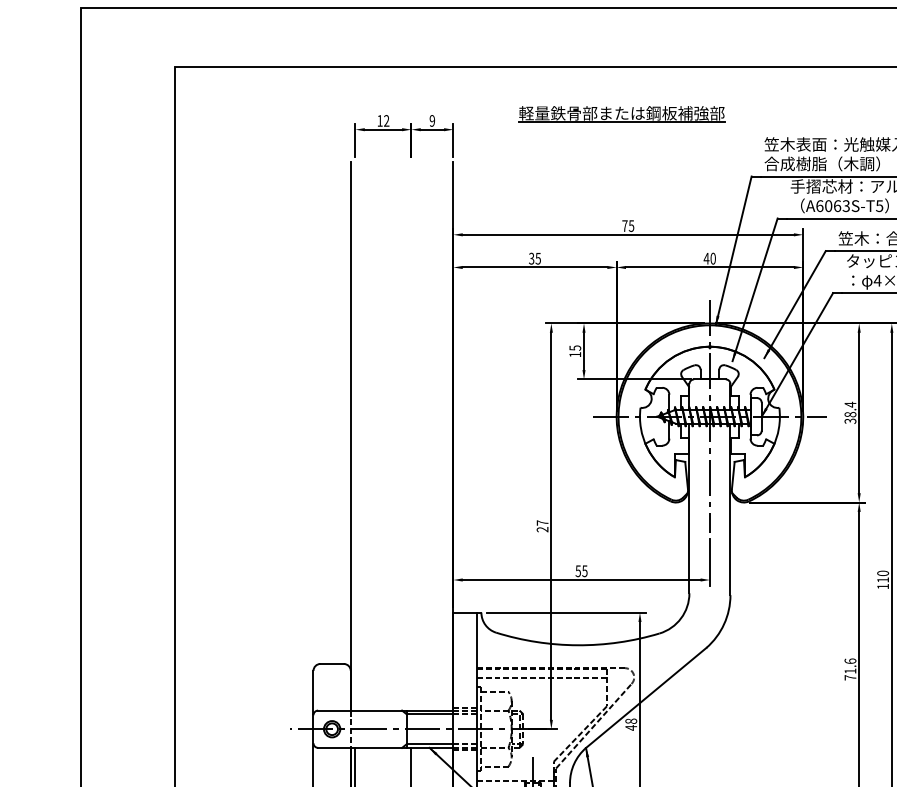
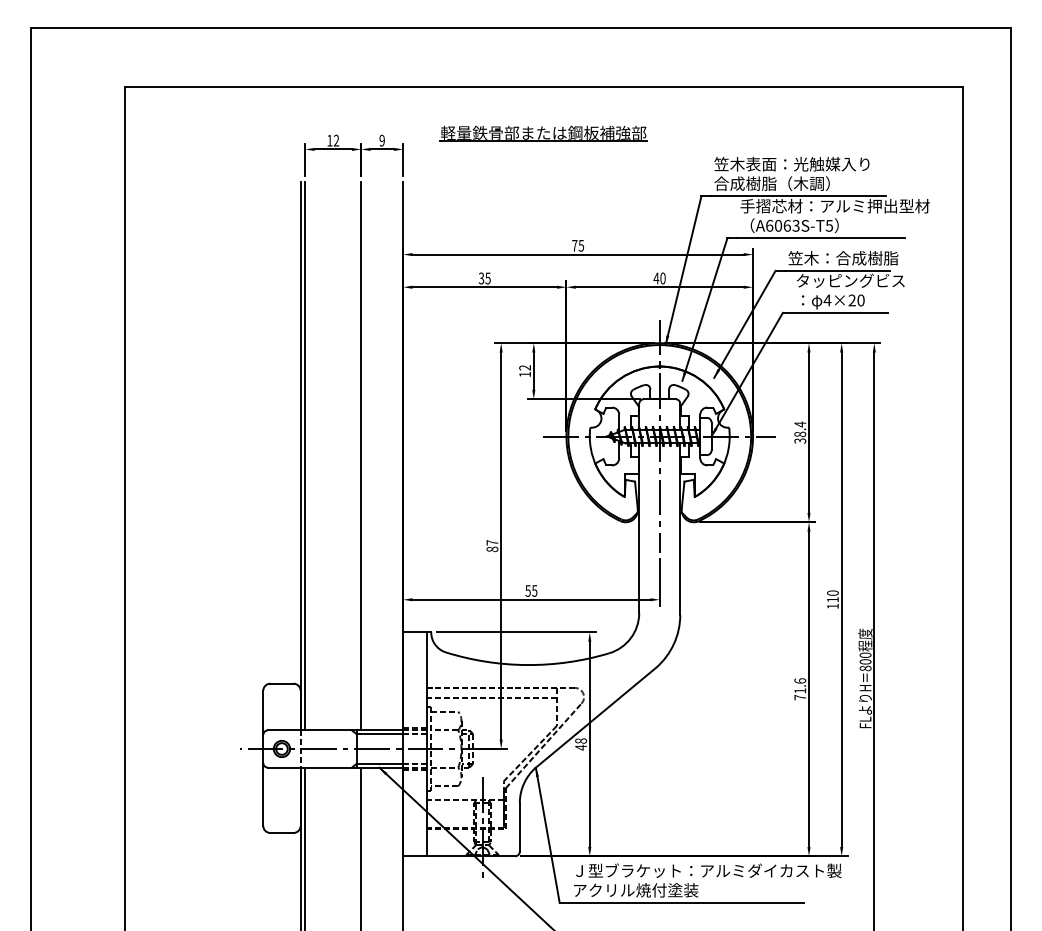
part: (621, 113) -> (543, 133), moved
text: (575, 347) -> (525, 367), 15 -> 12
line: (355, 436) -> (305, 456), added
line: (411, 436) -> (361, 456), added
text: (542, 529) -> (492, 549), 27 -> 87

